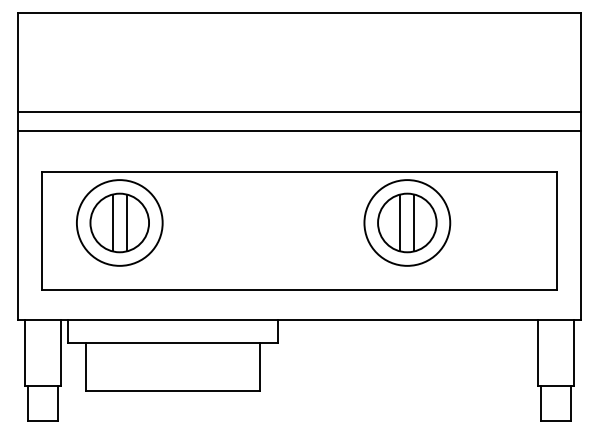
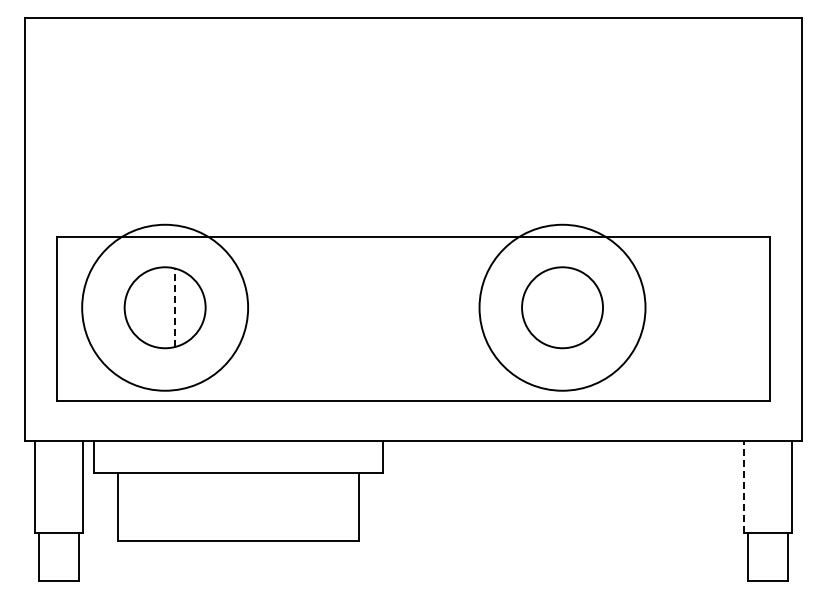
line: (299, 112) -> (413, 154), removed
line: (299, 130) -> (413, 180), removed
line: (112, 222) -> (155, 307), removed
circle: (119, 222) -> (164, 307), size x1.4
line: (126, 222) -> (174, 307), solid -> dashed
line: (400, 222) -> (553, 307), removed
circle: (407, 222) -> (562, 307), size x1.4
line: (414, 222) -> (572, 307), removed
line: (538, 352) -> (743, 486), solid -> dashed

